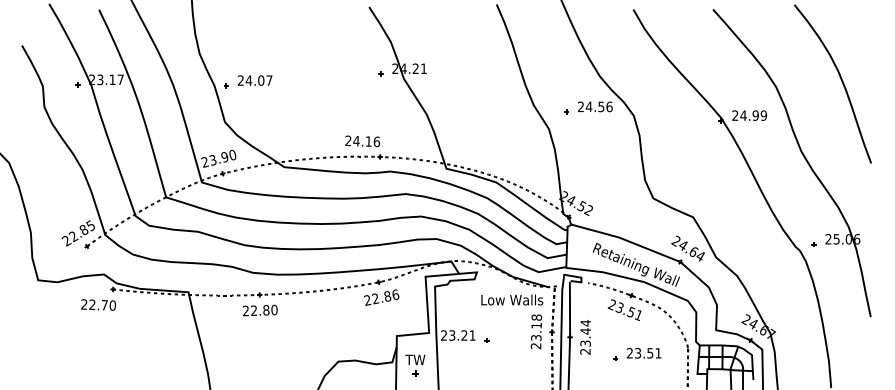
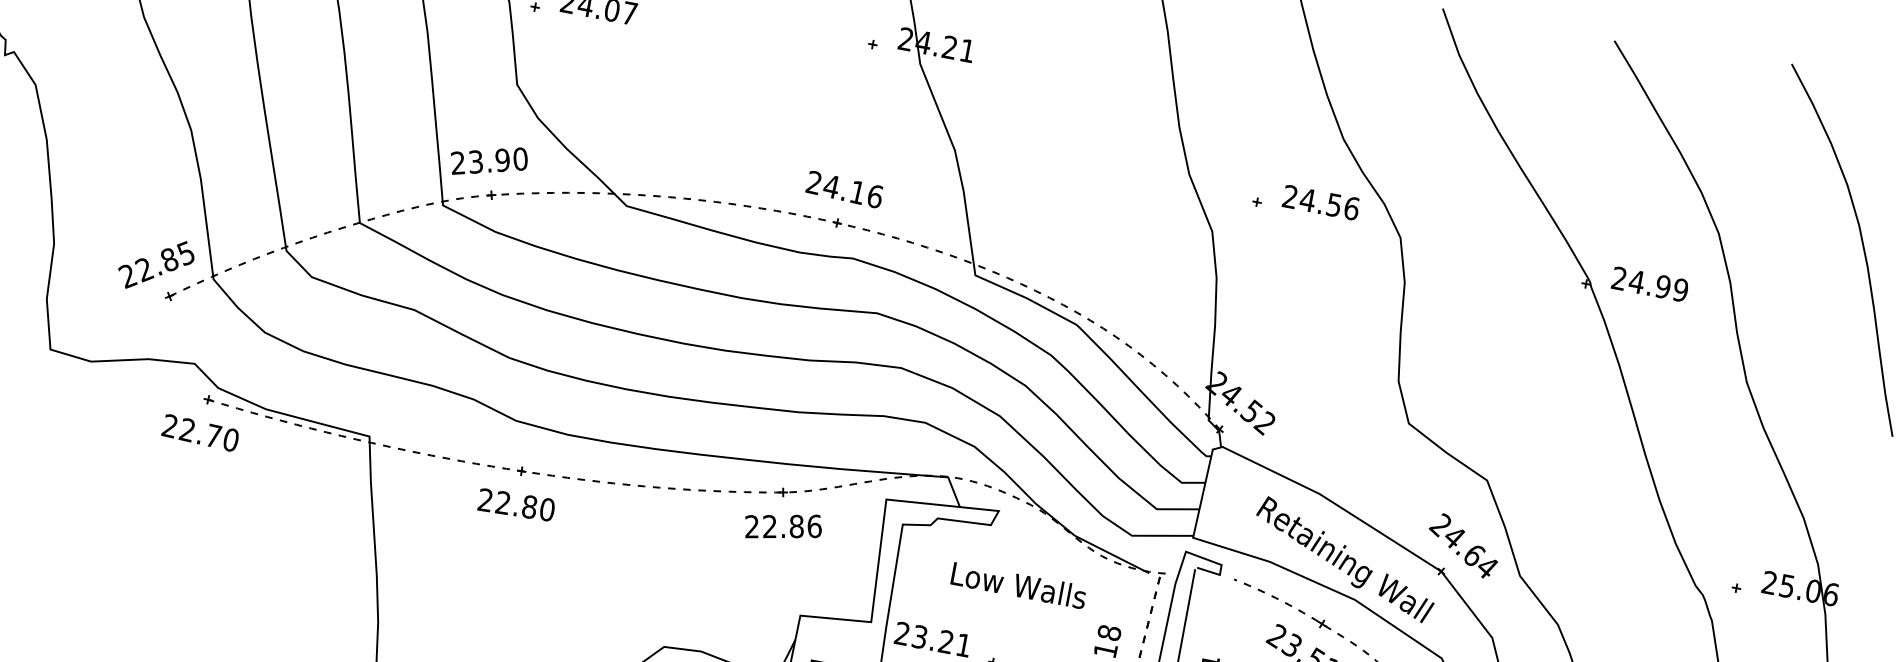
text: (362, 141) -> (844, 189), moved
text: (512, 299) -> (1019, 584), moved
text: (98, 304) -> (200, 431), moved

